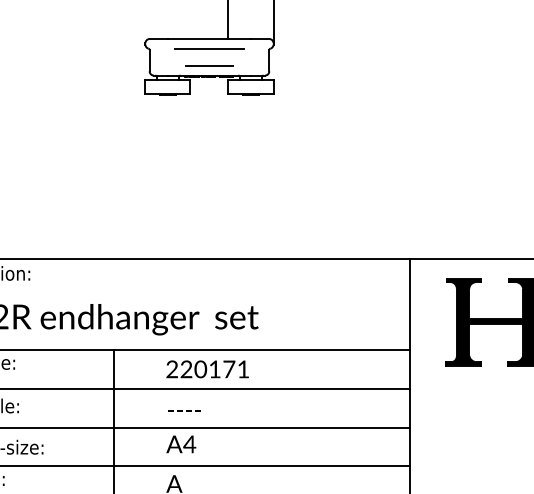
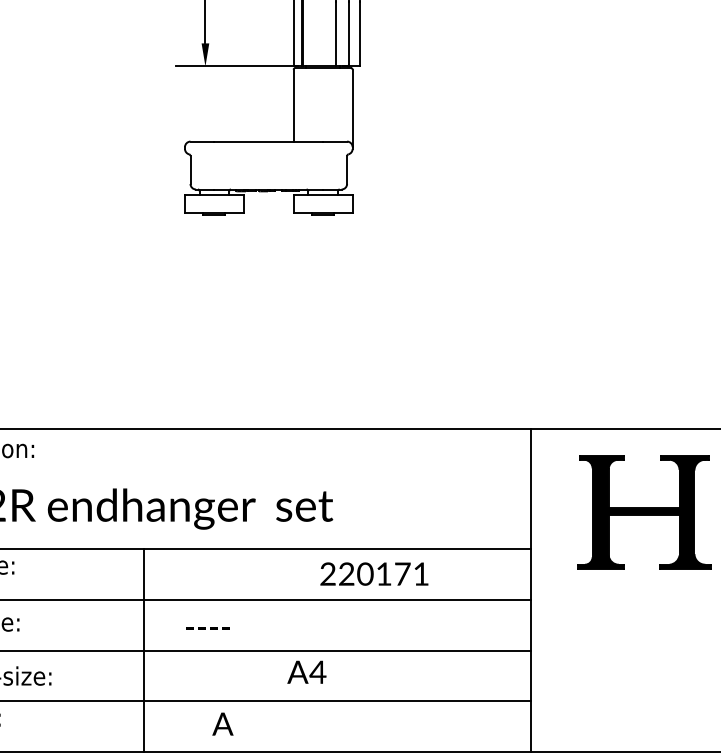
line: (209, 48) -> (268, 154), removed
line: (209, 65) -> (268, 176), removed
text: (207, 368) -> (374, 573), moved
text: (184, 410) -> (207, 628), moved
text: (180, 443) -> (306, 671), moved

